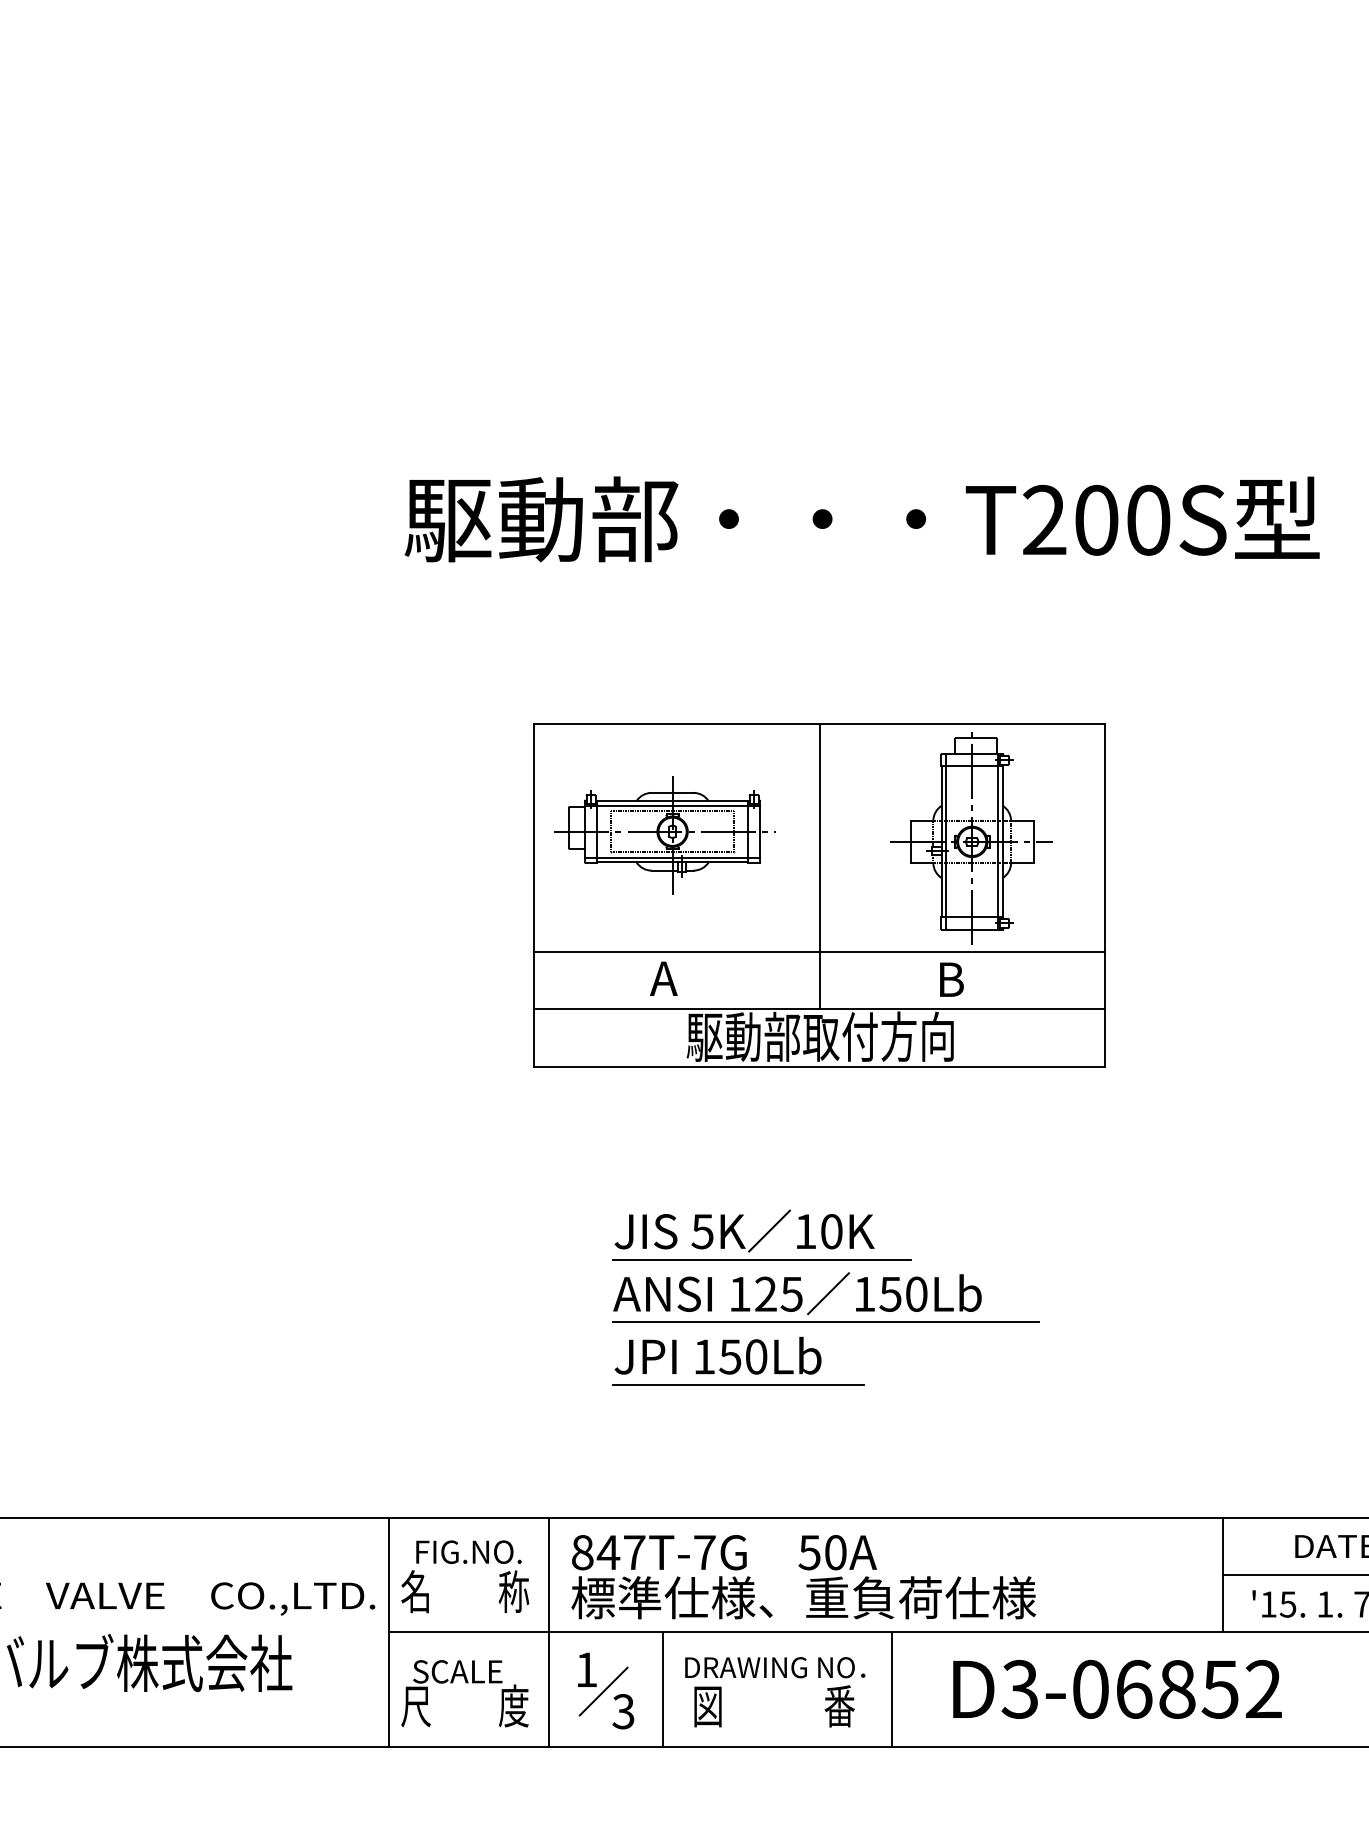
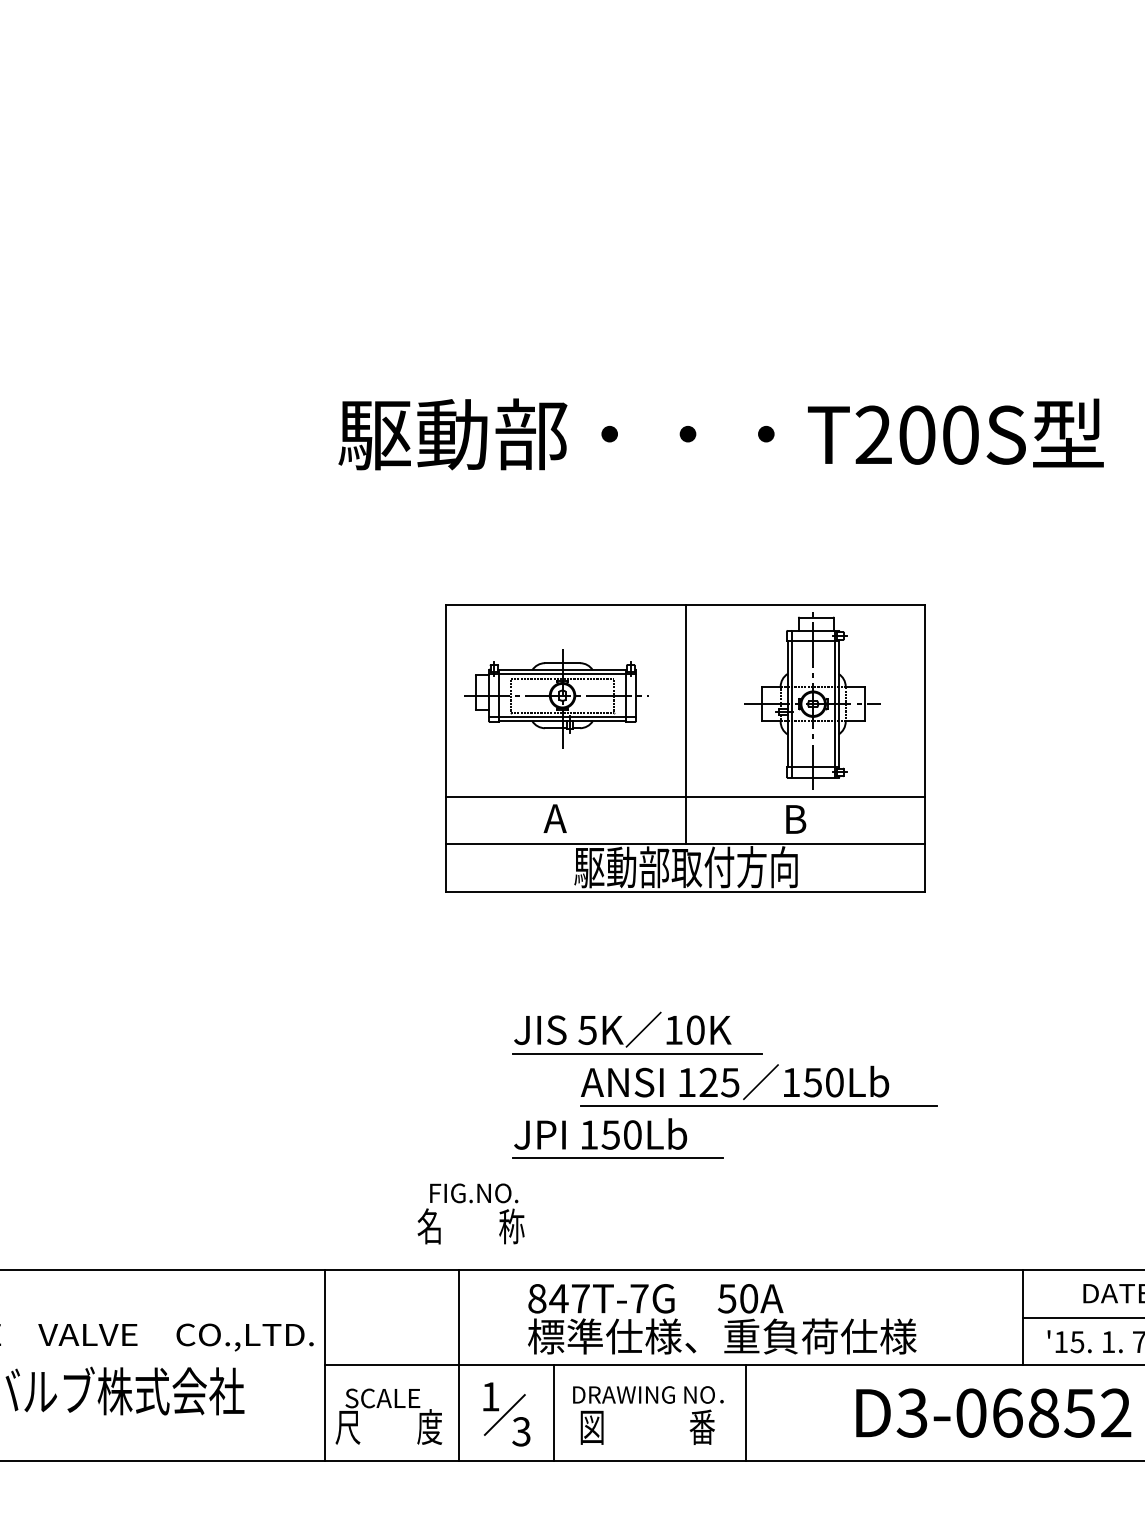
part: (825, 1297) -> (758, 1085), moved
text: (464, 1576) -> (470, 1213), moved
text: (804, 1577) -> (722, 1319), moved
text: (1117, 1688) -> (993, 1412), moved

